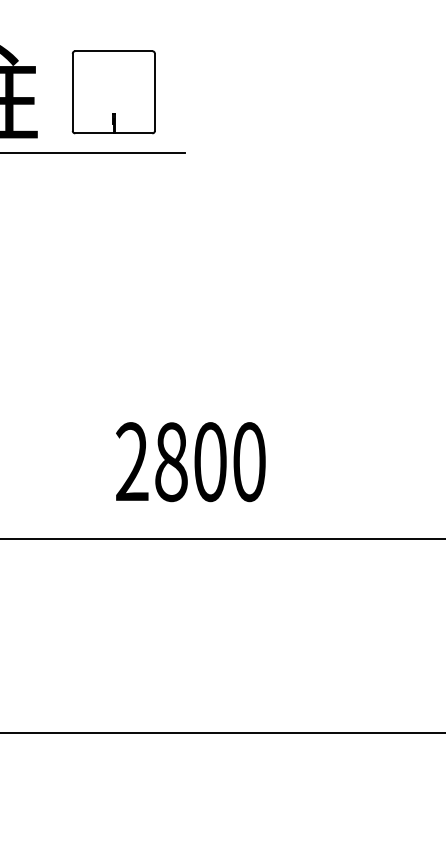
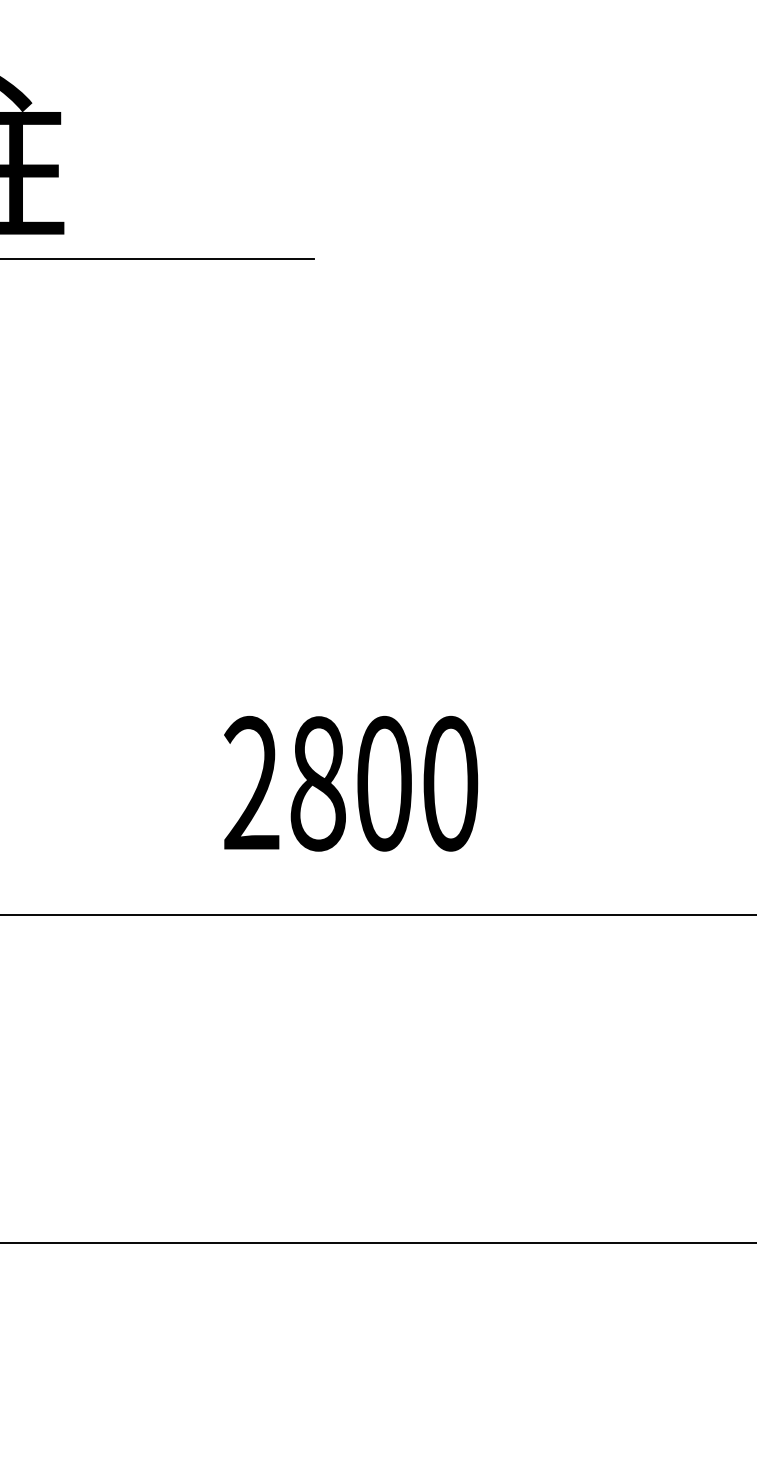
part: (113, 92) -> (192, 156), removed
text: (190, 462) -> (350, 784), moved

